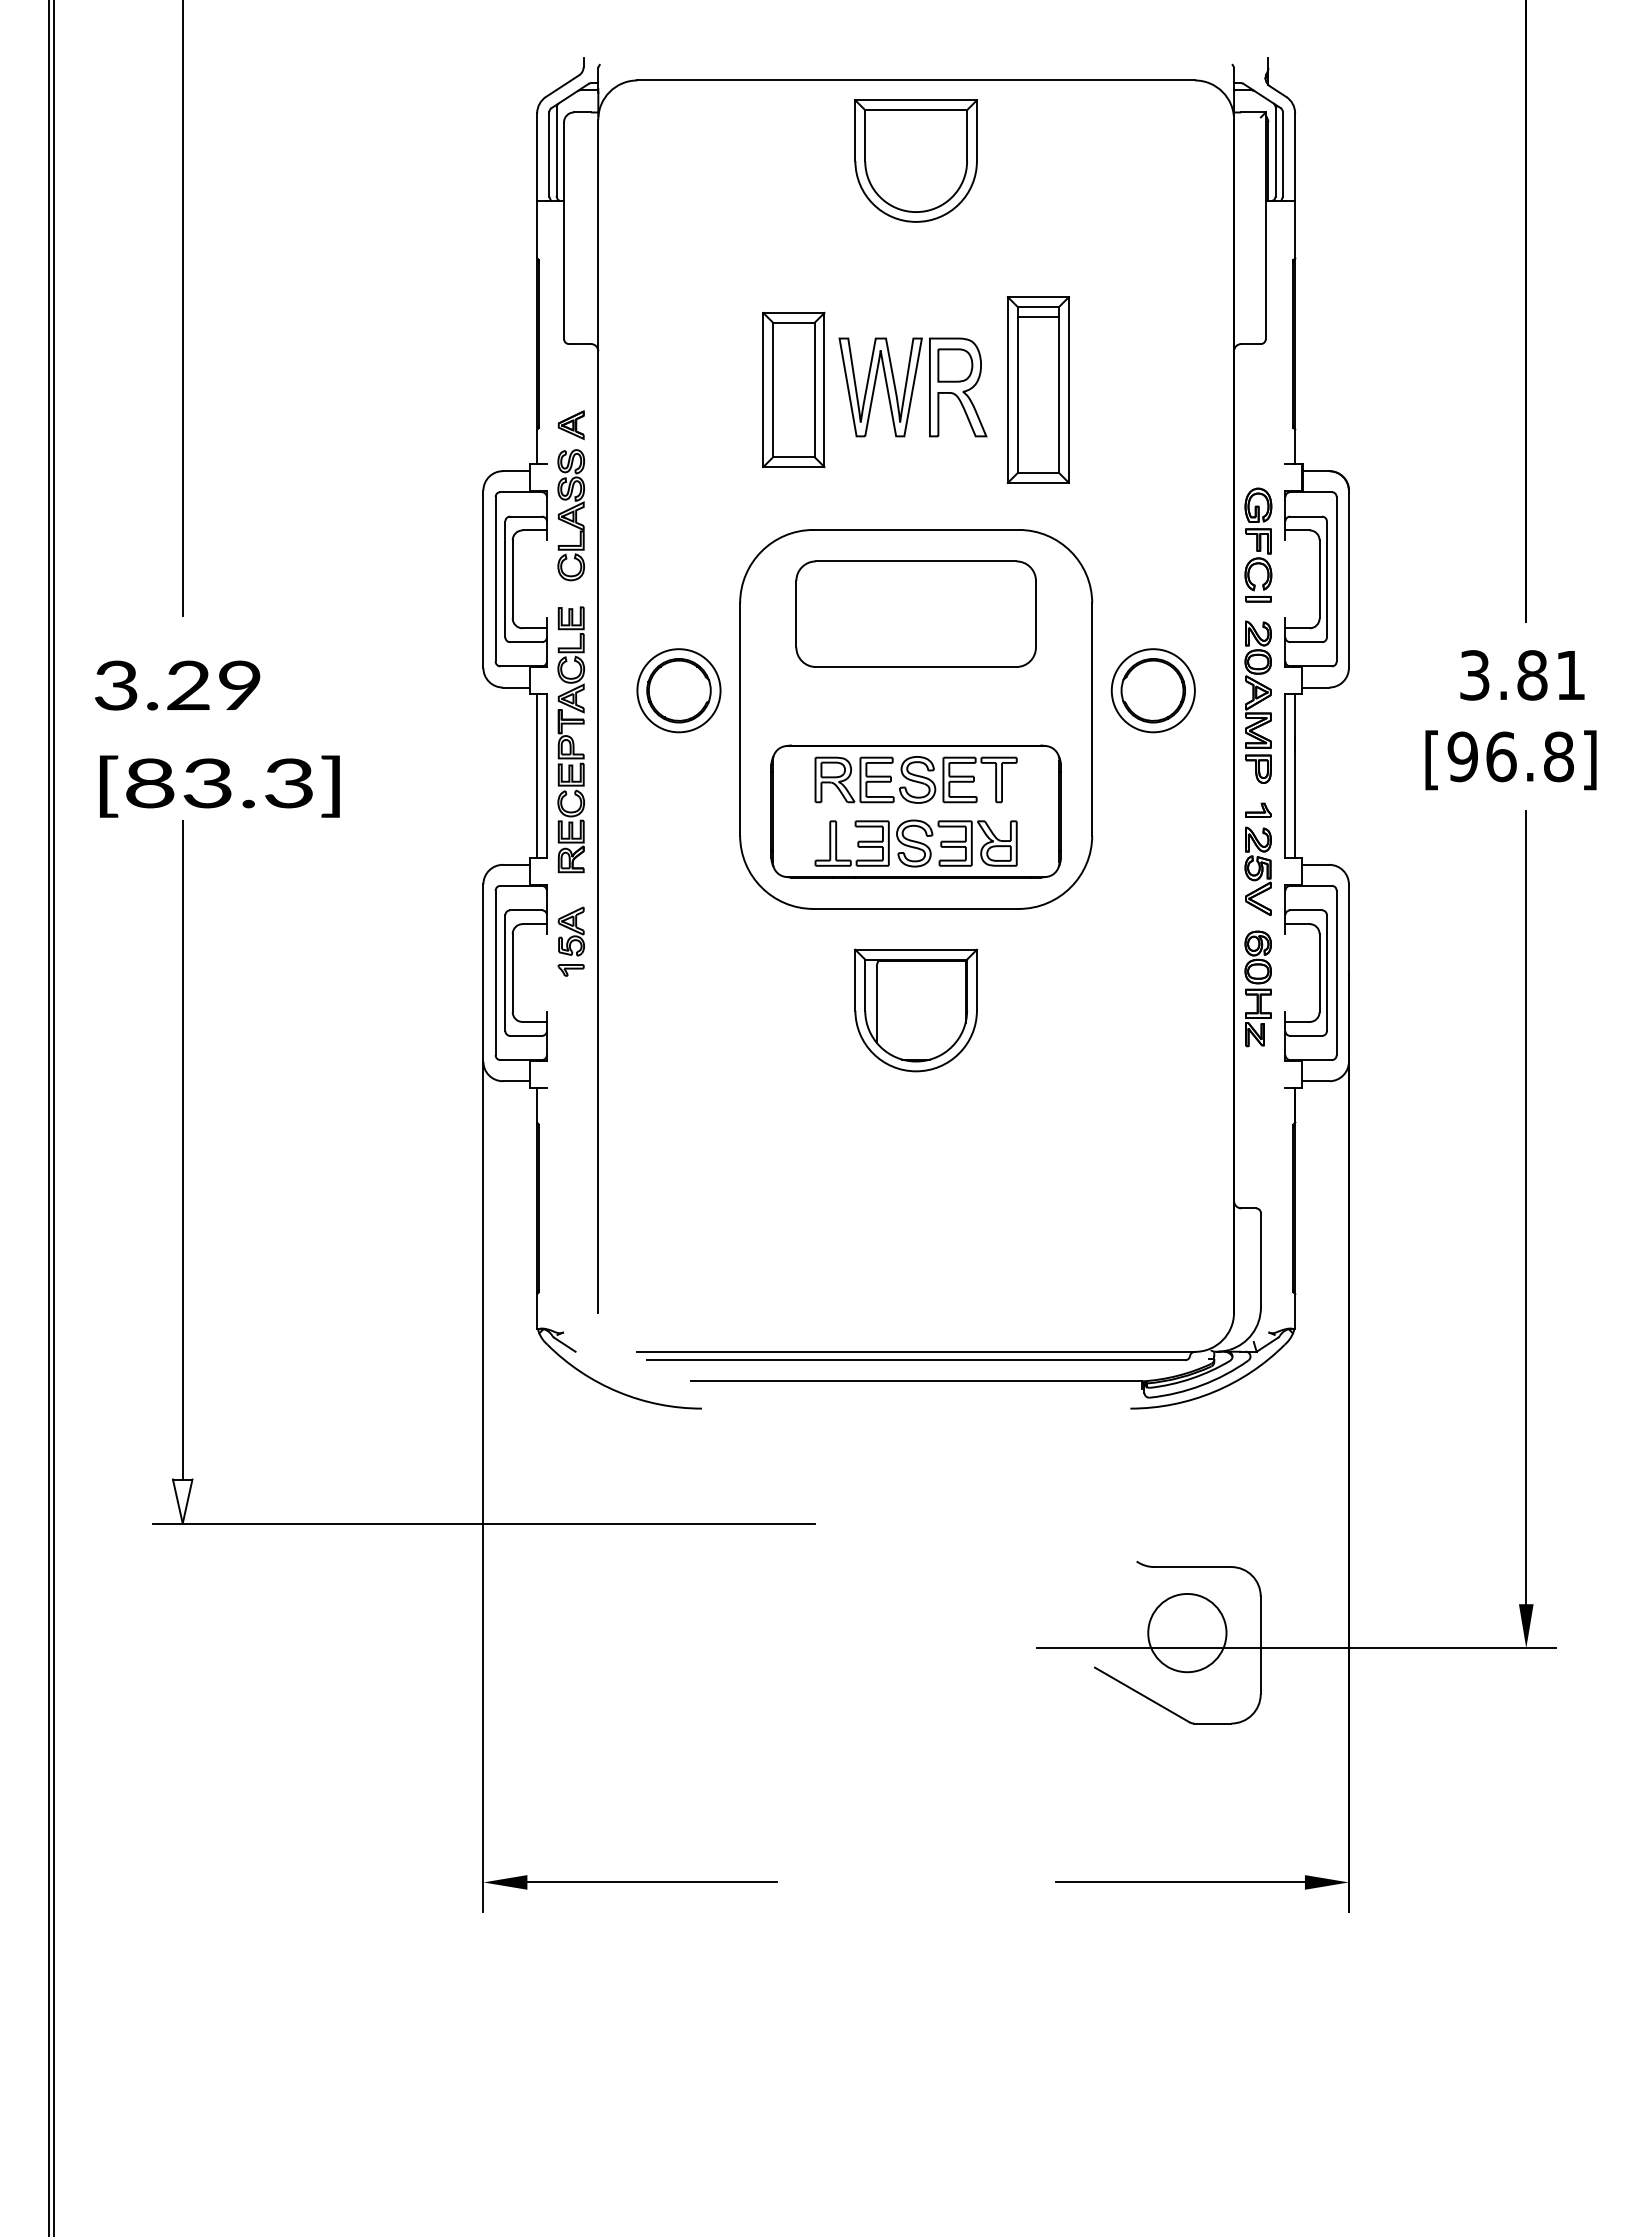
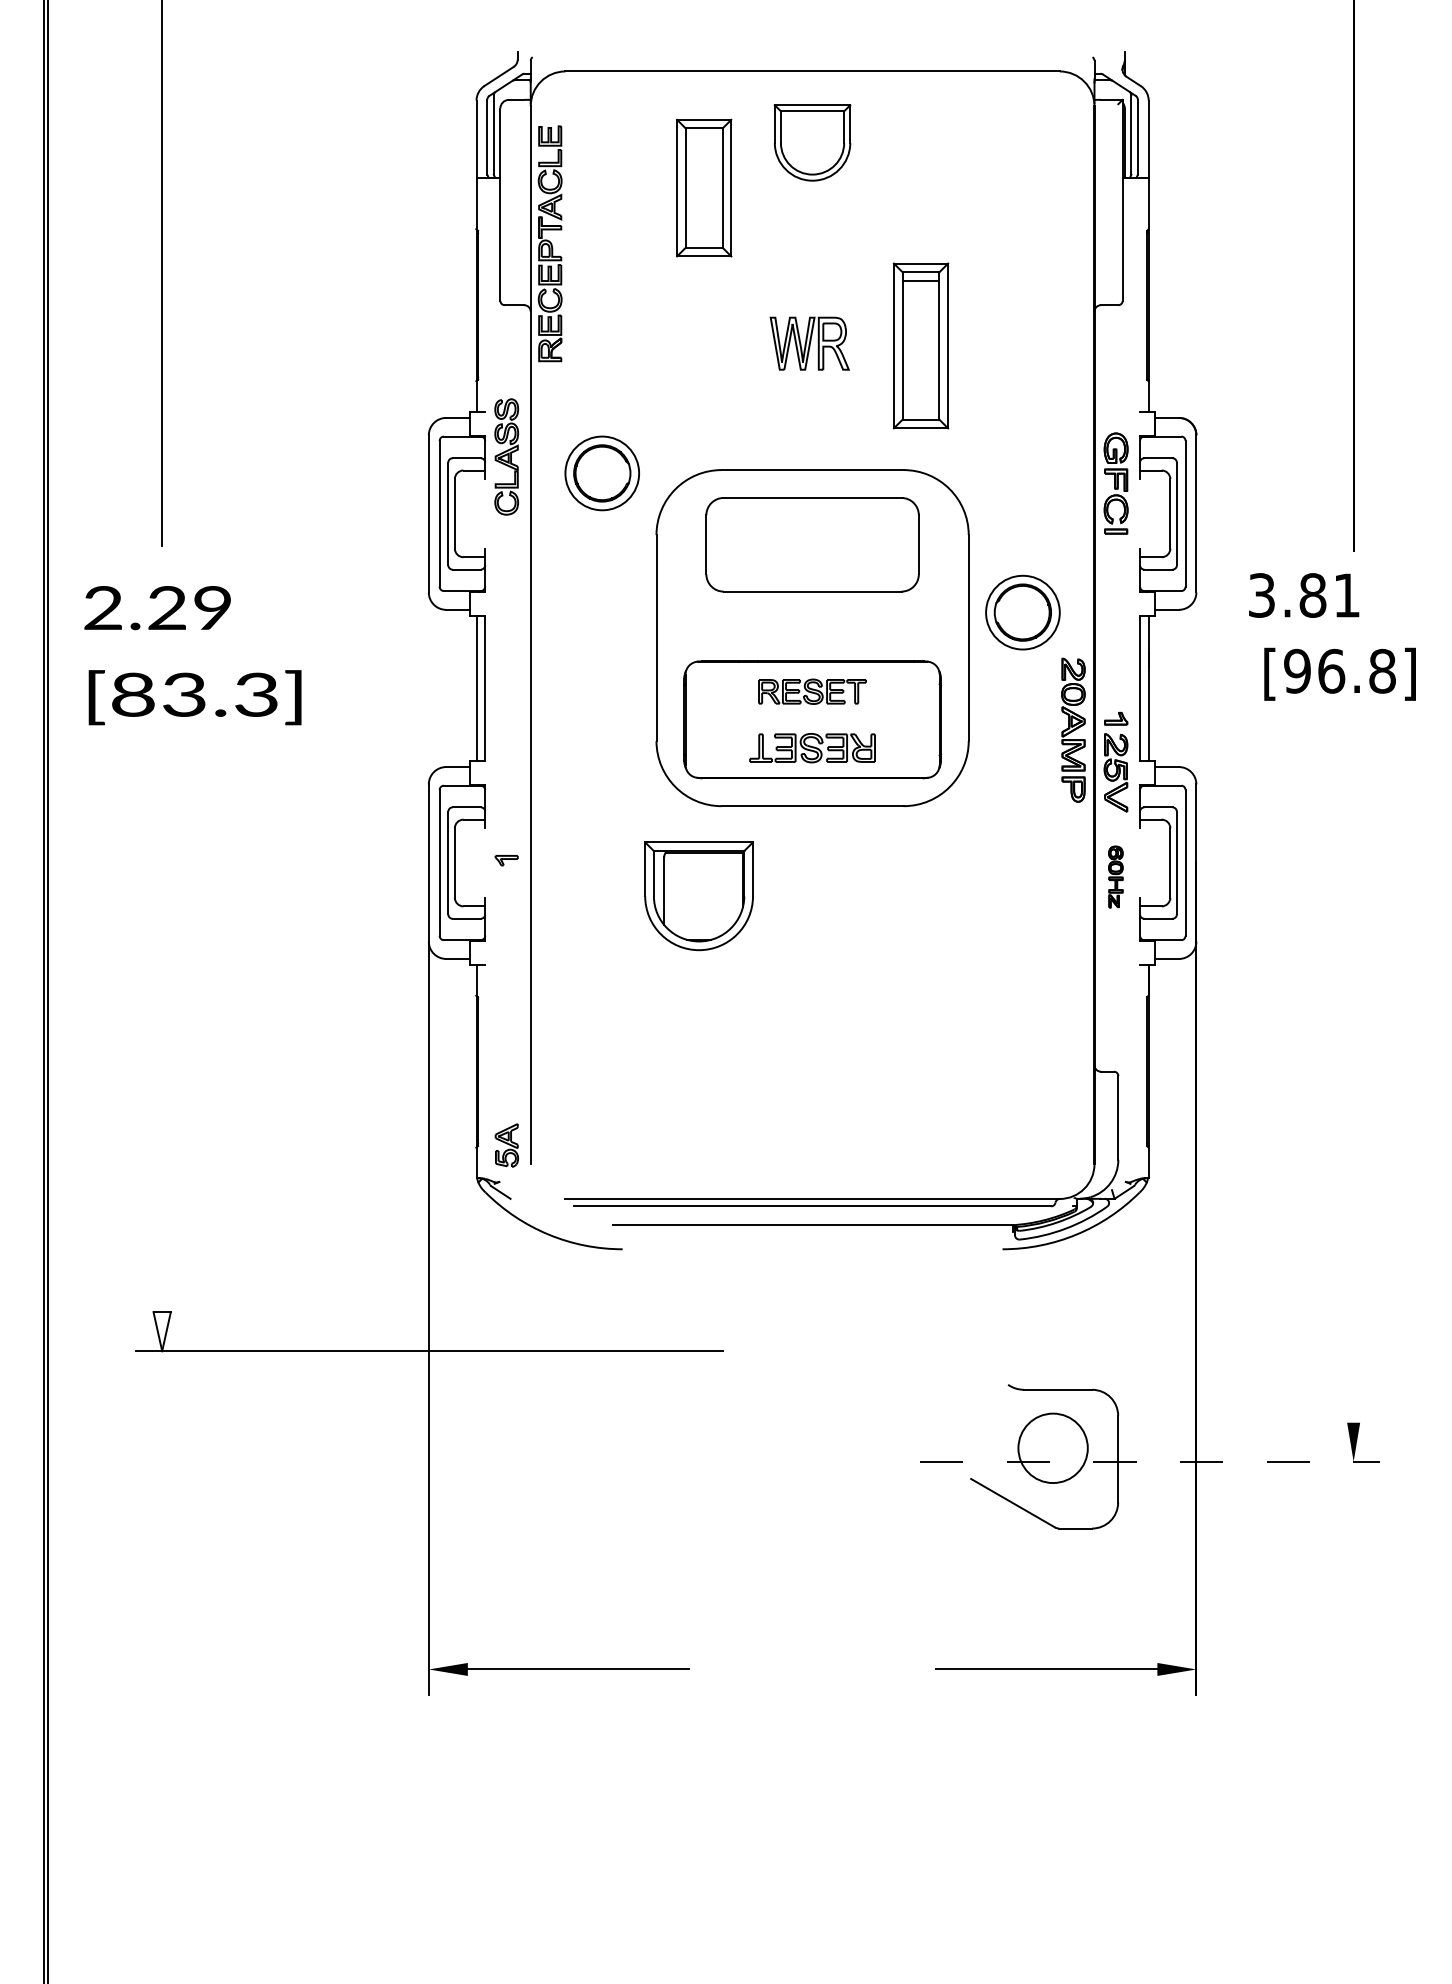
part: (915, 160) -> (812, 142), size x0.7
part: (912, 387) -> (809, 343), size x0.6
part: (793, 389) -> (703, 187), moved
part: (570, 425) -> (506, 377), removed
text: (1522, 675) -> (1304, 595), moved
text: (116, 685) -> (103, 608), 3.29 -> 2.29
part: (678, 690) -> (601, 473), moved
part: (1257, 701) -> (1072, 729), moved
part: (570, 739) -> (549, 243), moved
part: (915, 779) -> (812, 691), size x0.6
part: (915, 843) -> (812, 748), size x0.7
part: (570, 931) -> (506, 1145), moved
part: (1257, 988) -> (1115, 876), size x0.6
part: (915, 1010) -> (698, 896), moved
line: (182, 1150) -> (161, 1020), removed
line: (1526, 1207) -> (1353, 1070), removed
line: (1296, 1648) -> (1149, 1462), solid -> dashed

